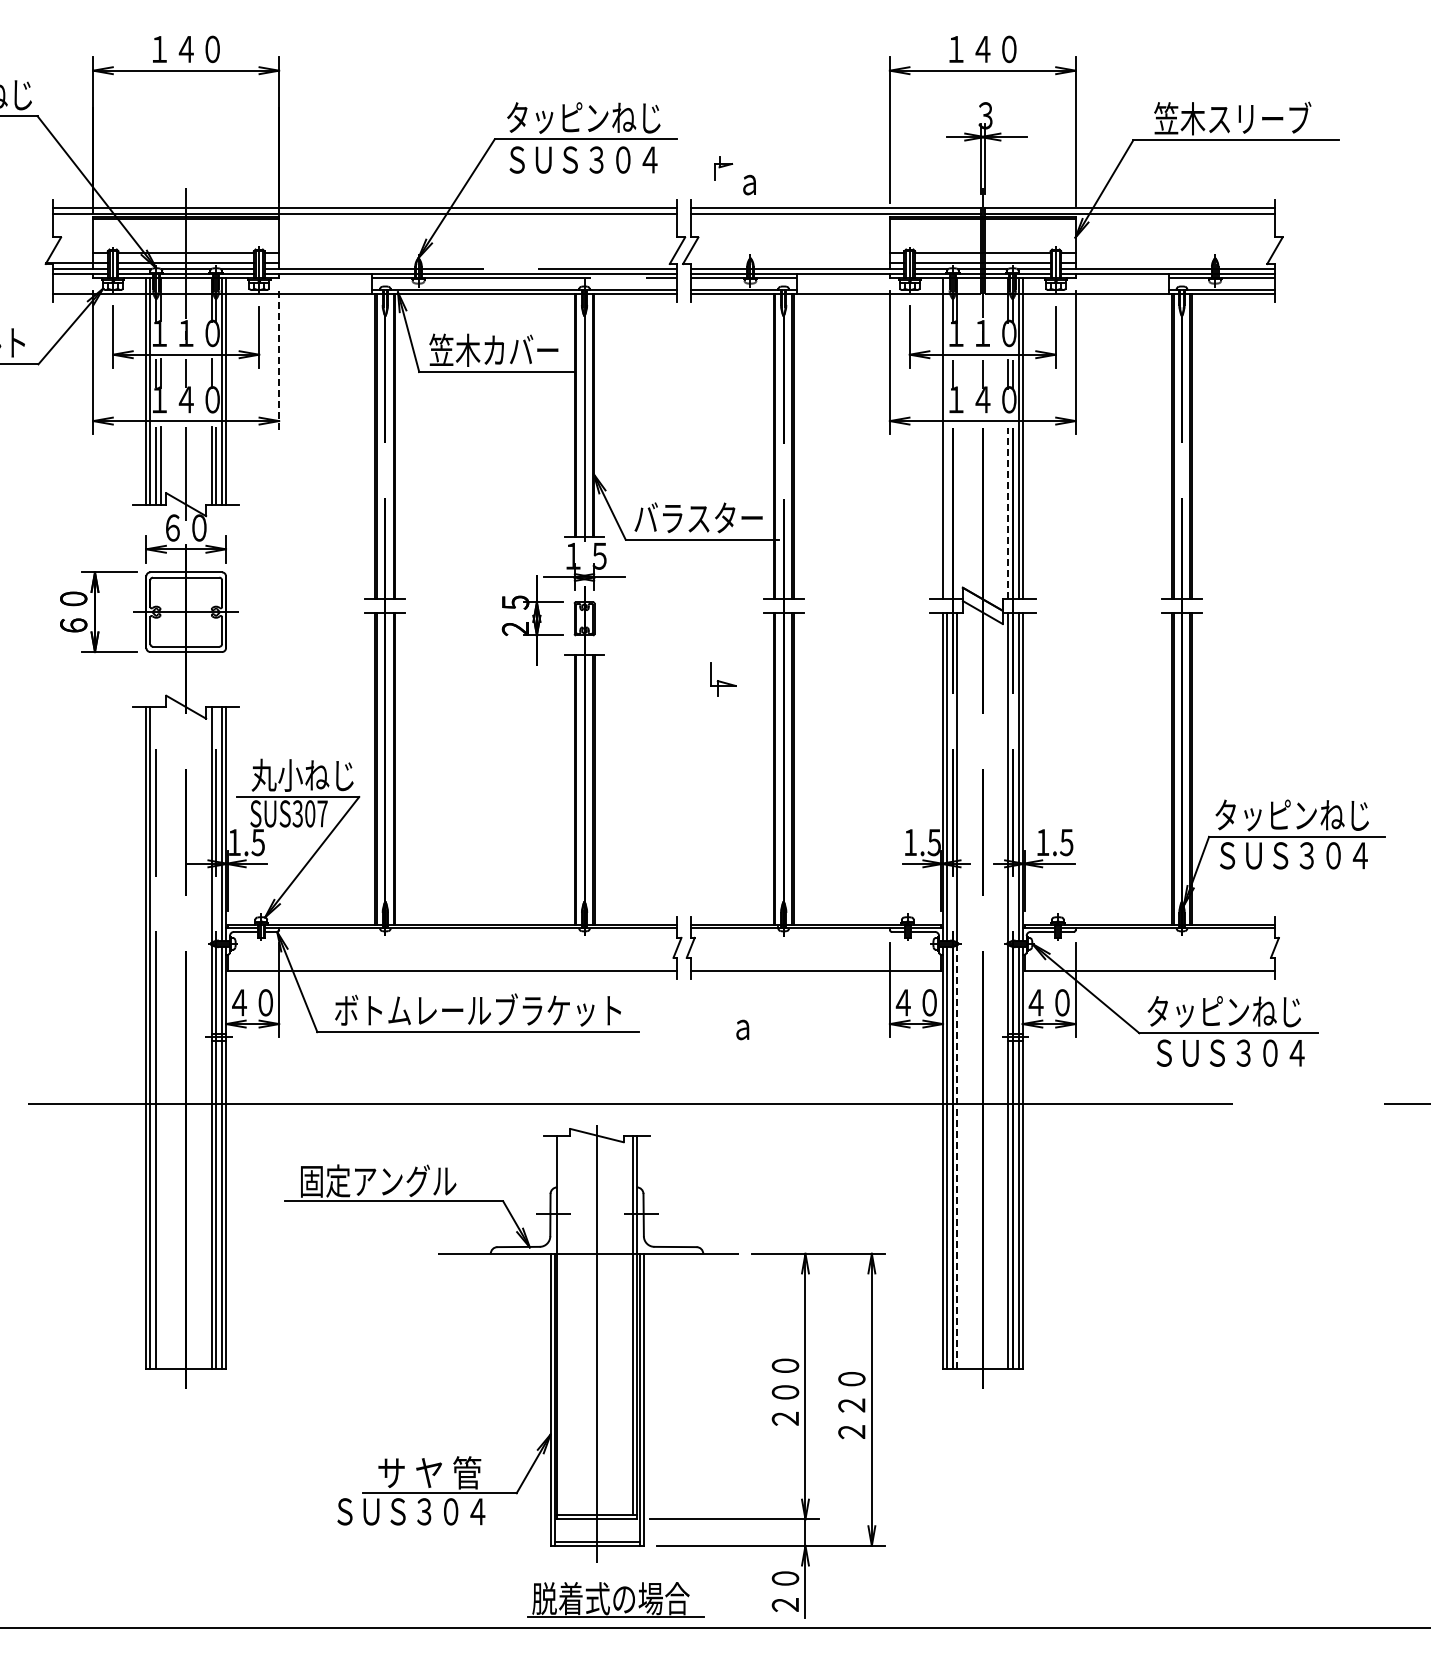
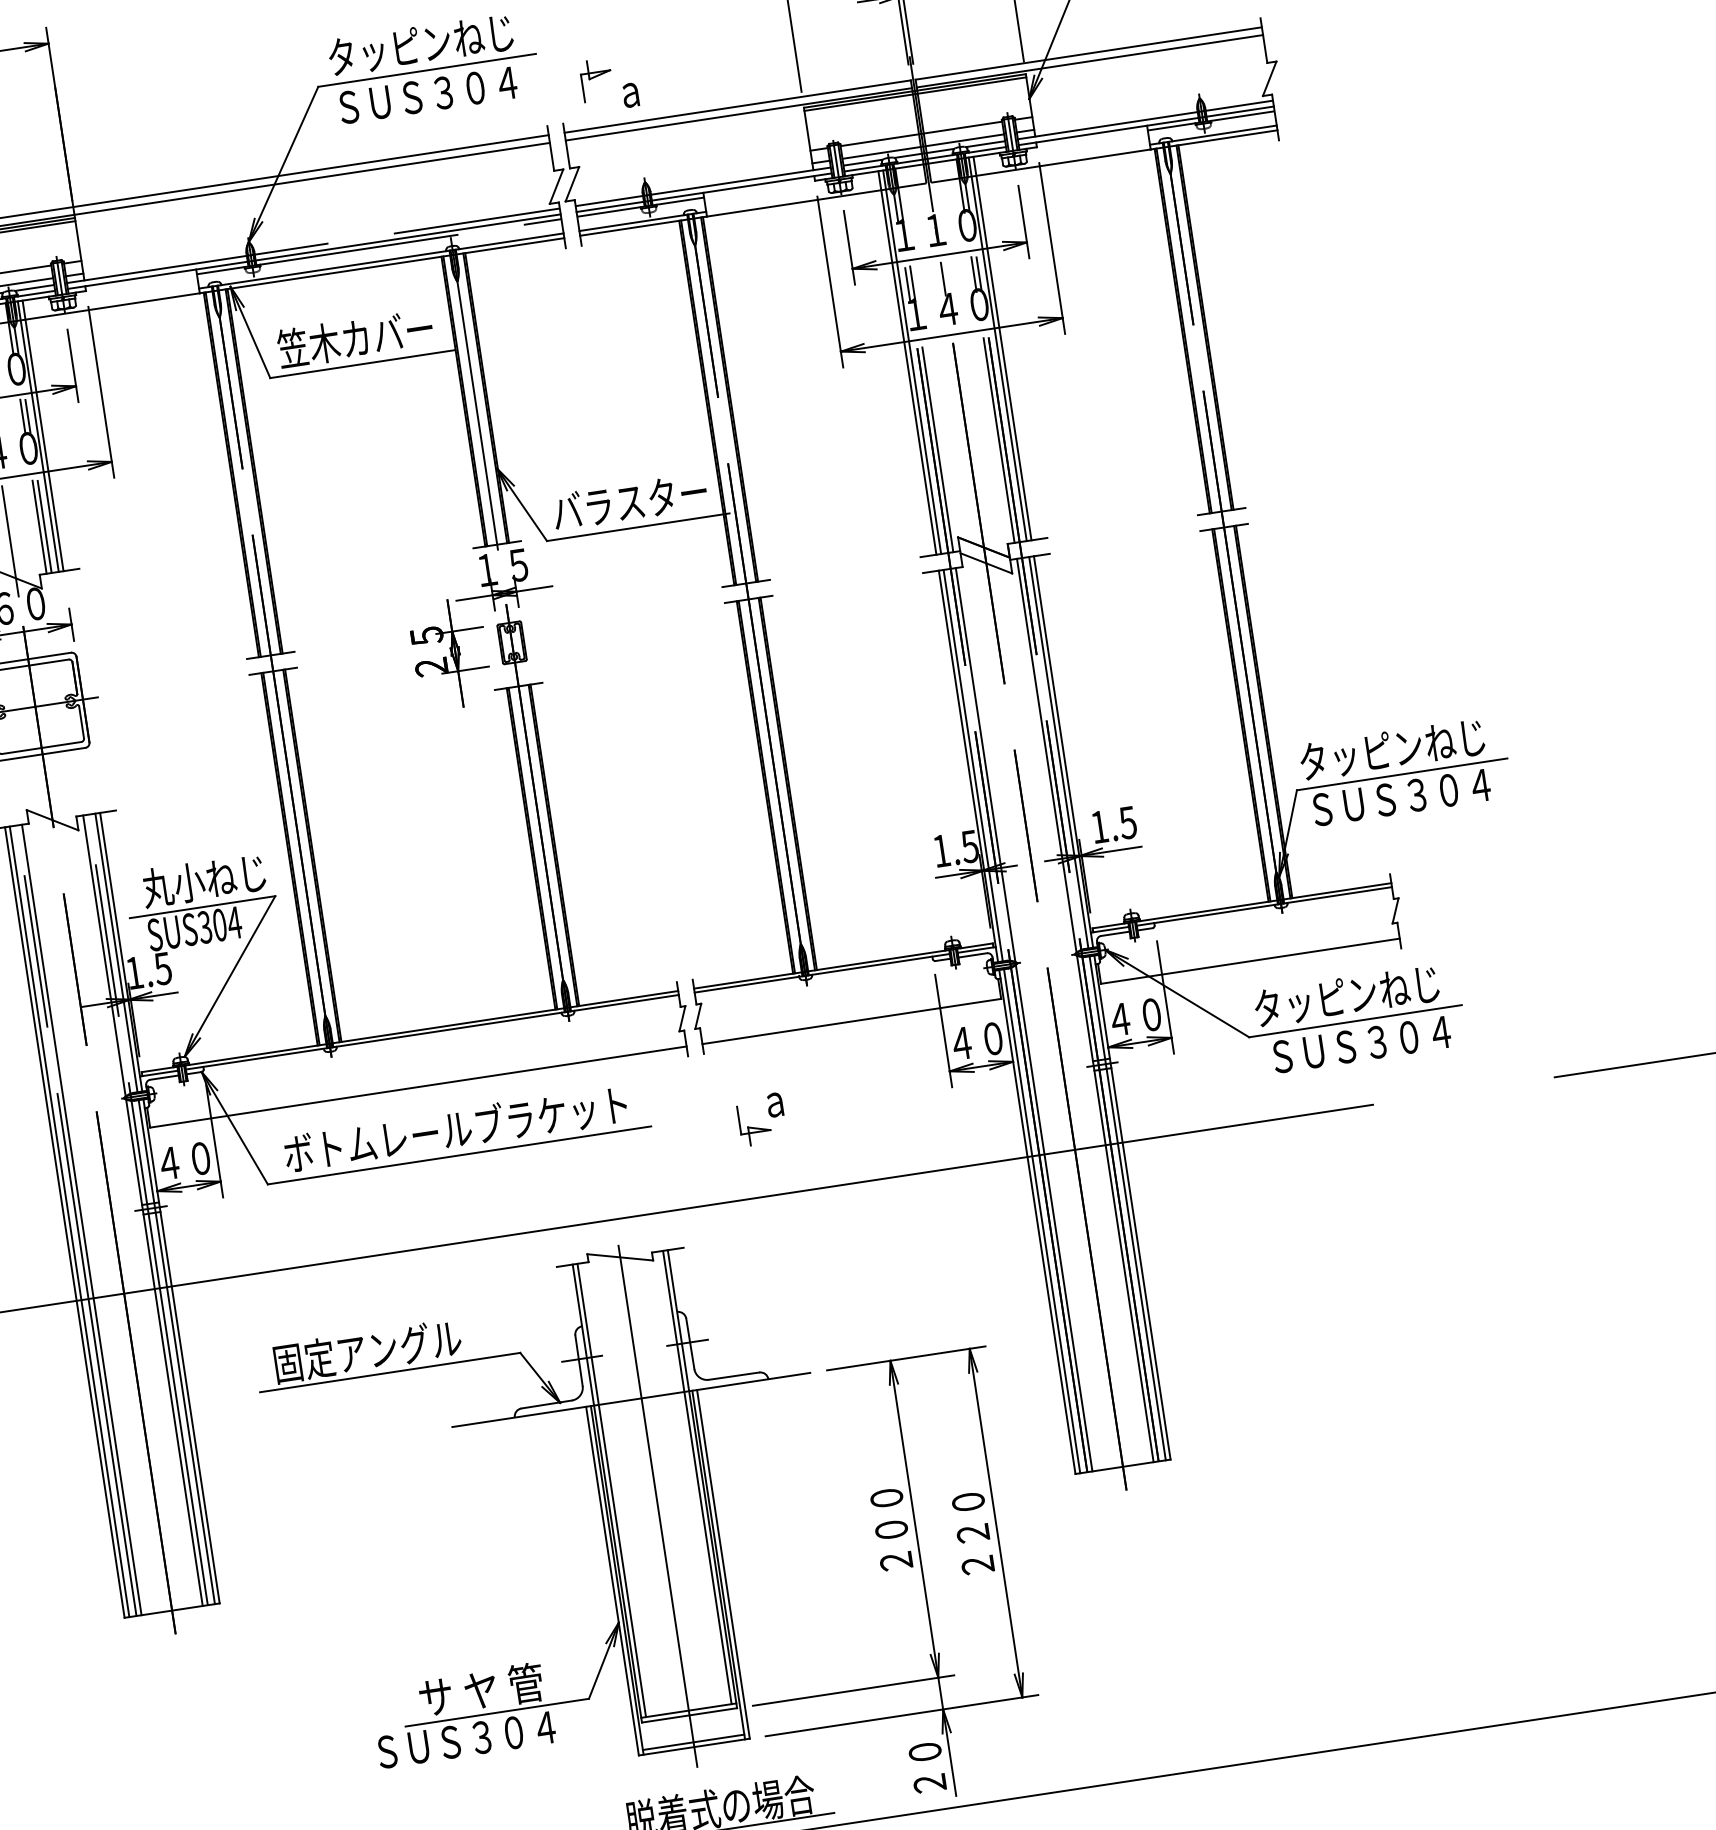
part: (723, 168) -> (596, 80), size x1.43
line: (279, 362) -> (101, 391), dashed -> solid
line: (216, 372) -> (28, 415), added
line: (957, 373) -> (912, 282), added
line: (946, 438) -> (911, 362), added
line: (957, 513) -> (938, 449), added
line: (1008, 513) -> (999, 440), dashed -> solid
part: (723, 679) -> (754, 1124), moved
text: (322, 813) -> (234, 922), SUS307 -> SUS304
line: (160, 1038) -> (81, 1220), added
line: (957, 1156) -> (1054, 1217), dashed -> solid
line: (561, 1325) -> (612, 1490), added

